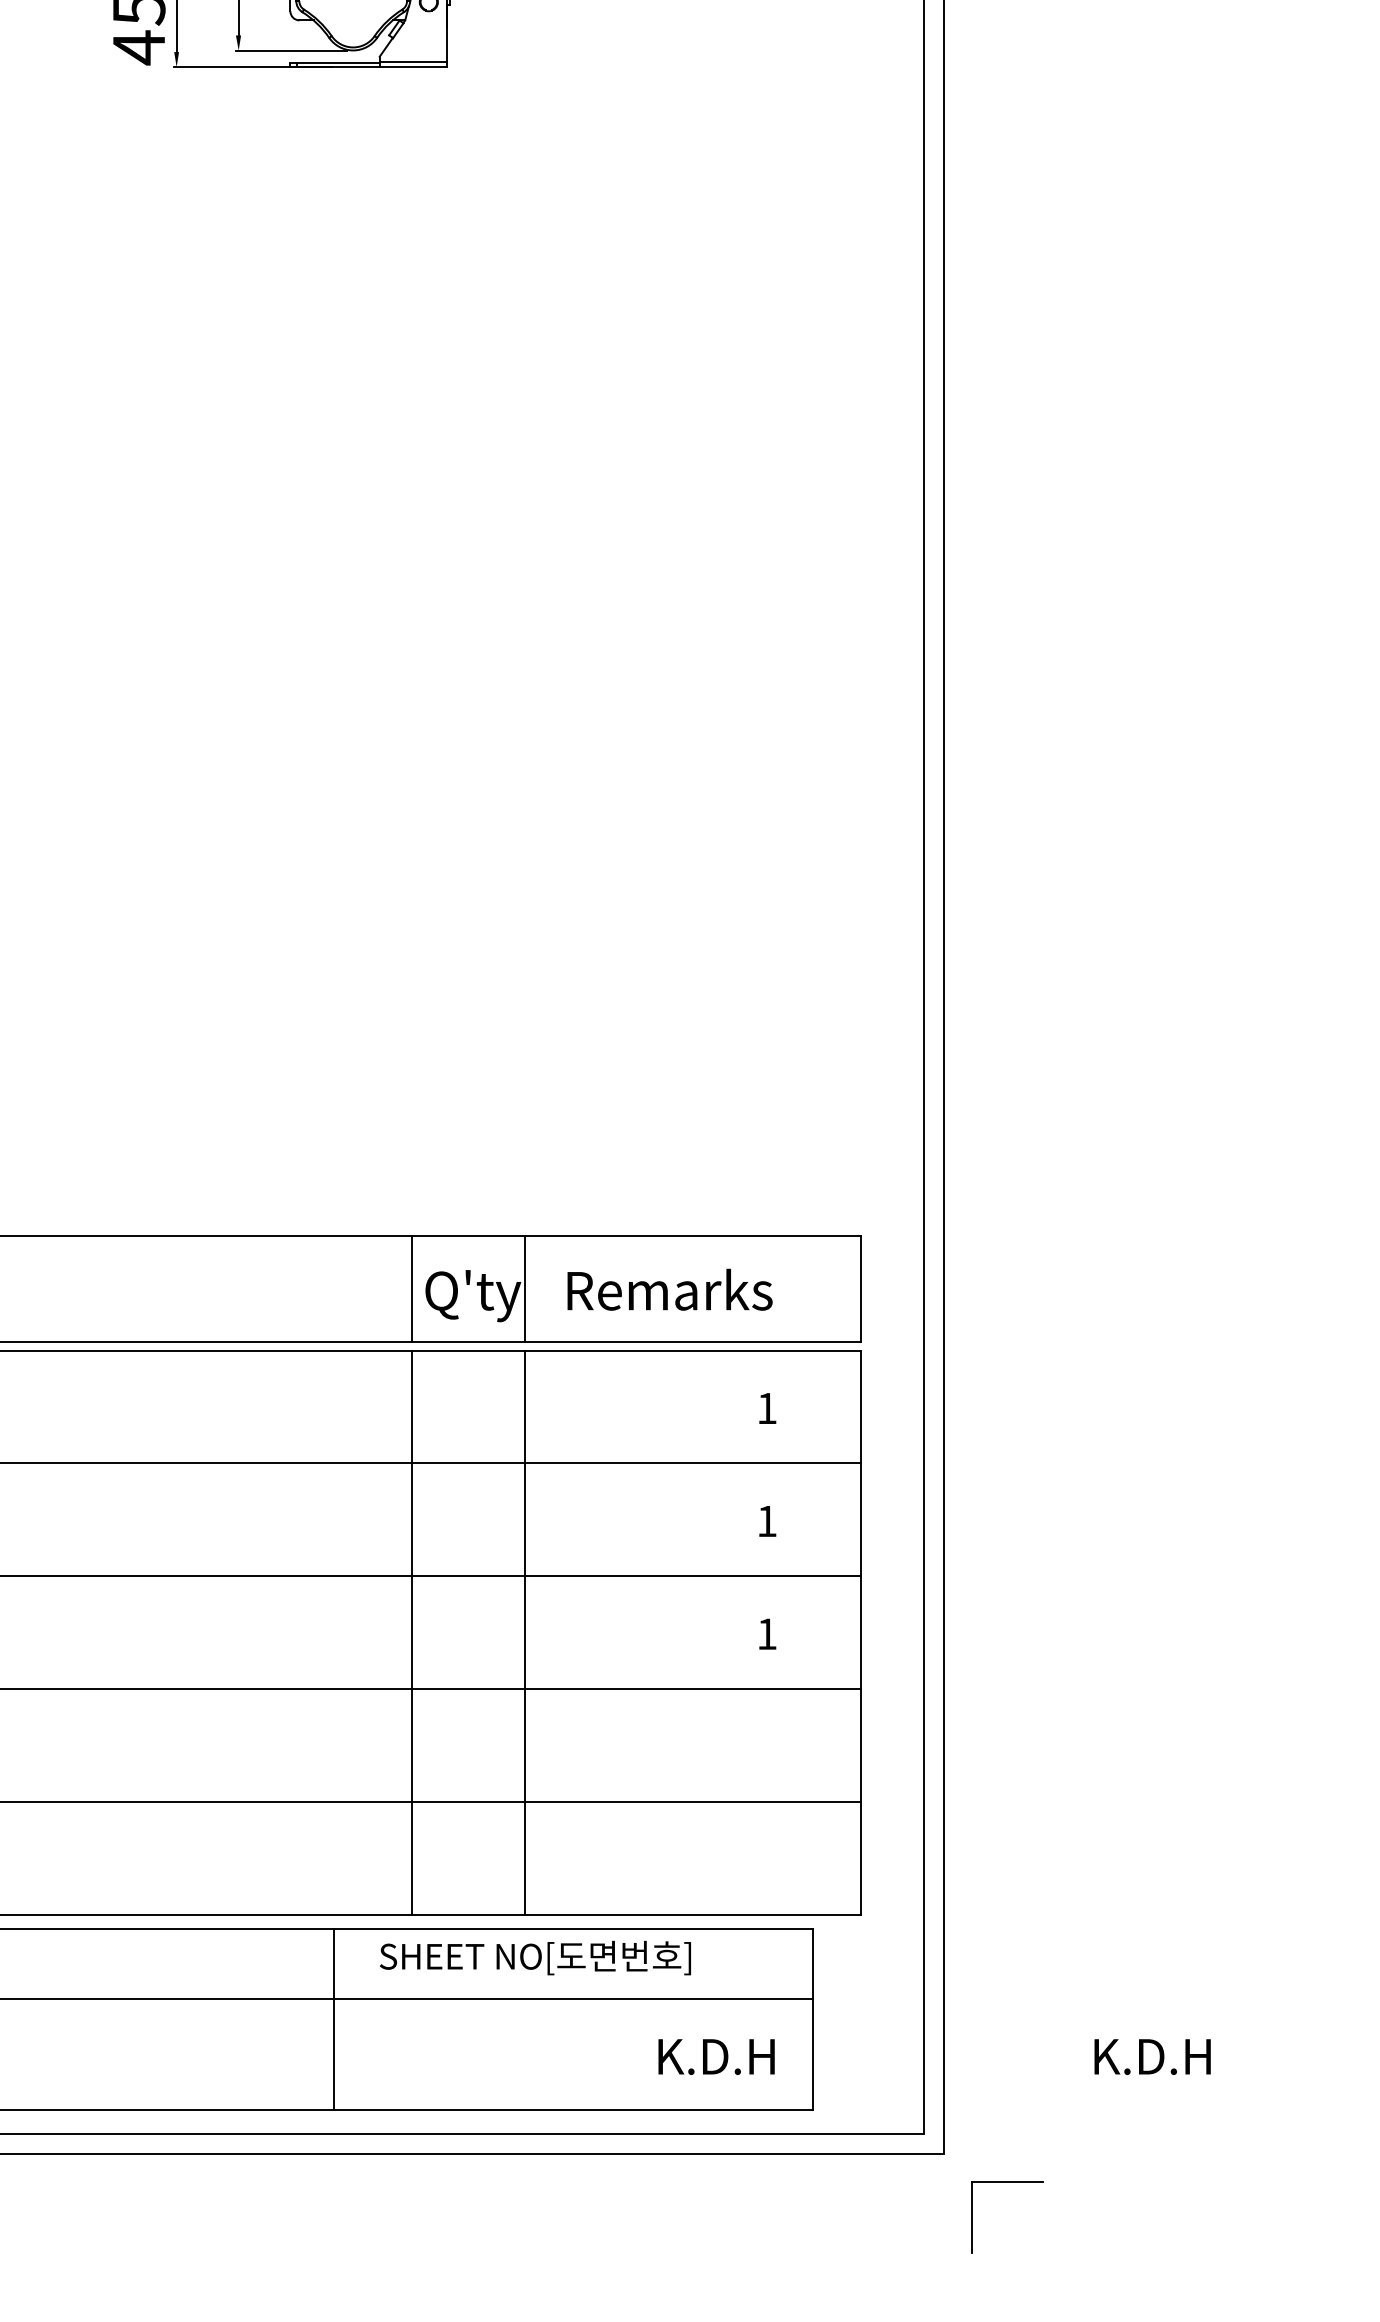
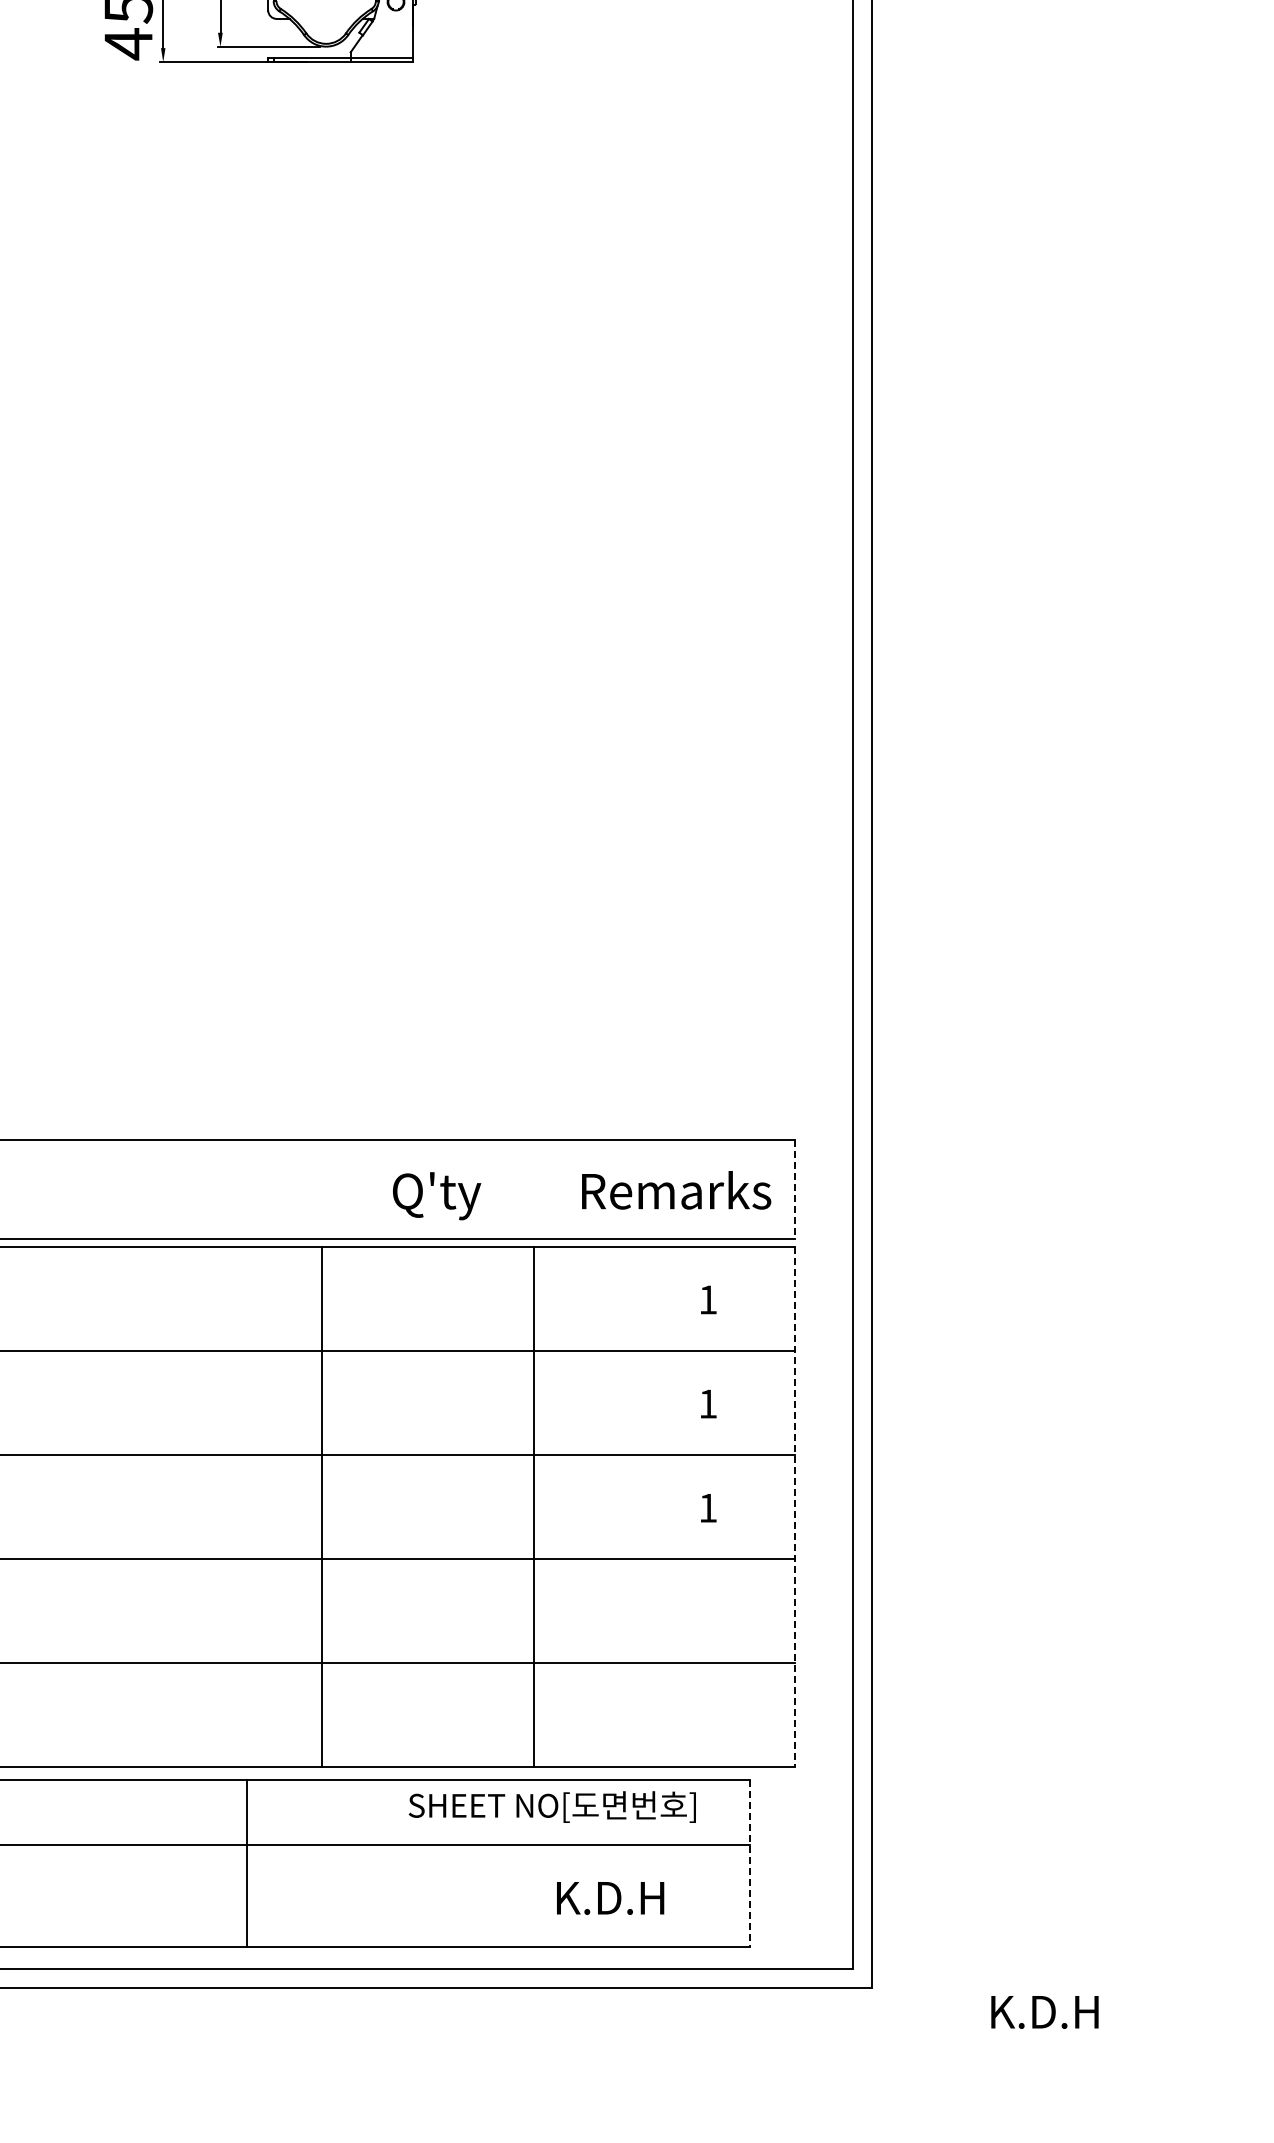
line: (412, 1288) -> (380, 1189), removed
line: (524, 1288) -> (484, 1189), removed
text: (669, 1289) -> (676, 1190), moved
line: (860, 1289) -> (794, 1190), solid -> dashed
line: (412, 1632) -> (322, 1506), moved
line: (524, 1632) -> (534, 1506), moved
line: (860, 1633) -> (794, 1507), solid -> dashed
text: (534, 1957) -> (551, 1806), moved
line: (334, 2019) -> (246, 1863), moved
line: (812, 2019) -> (750, 1863), solid -> dashed
text: (716, 2057) -> (610, 1898), moved
text: (1152, 2057) -> (1044, 2012), moved
part: (1008, 2182) -> (930, 2014), removed

